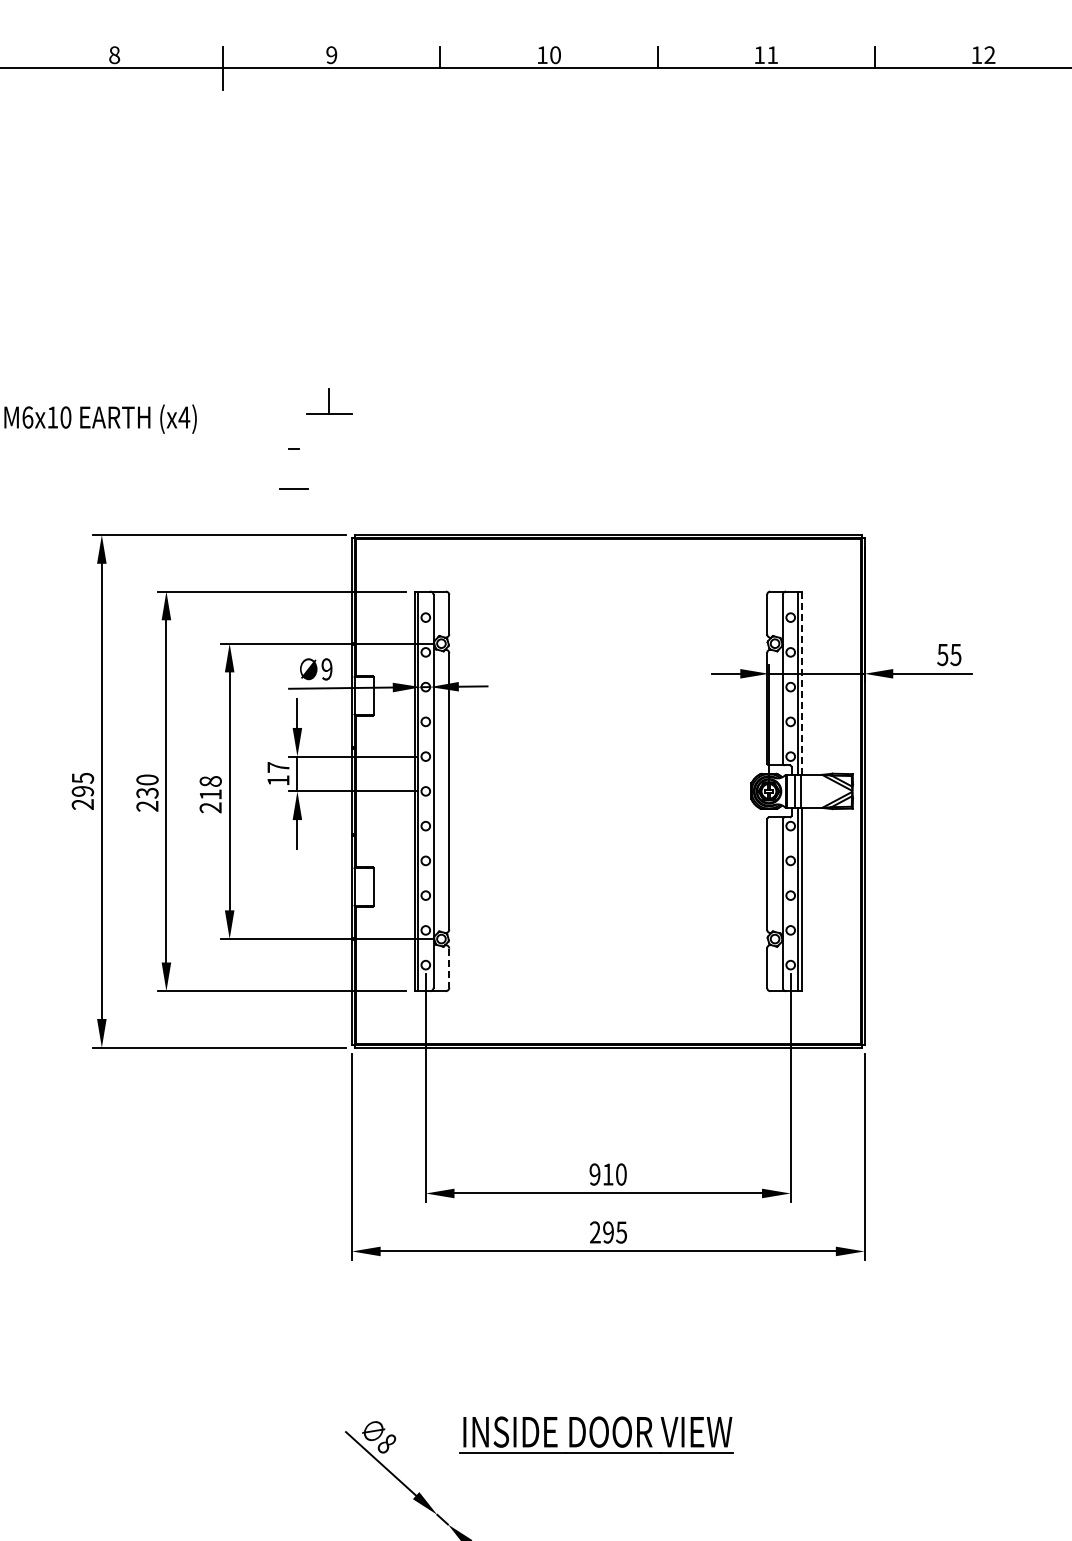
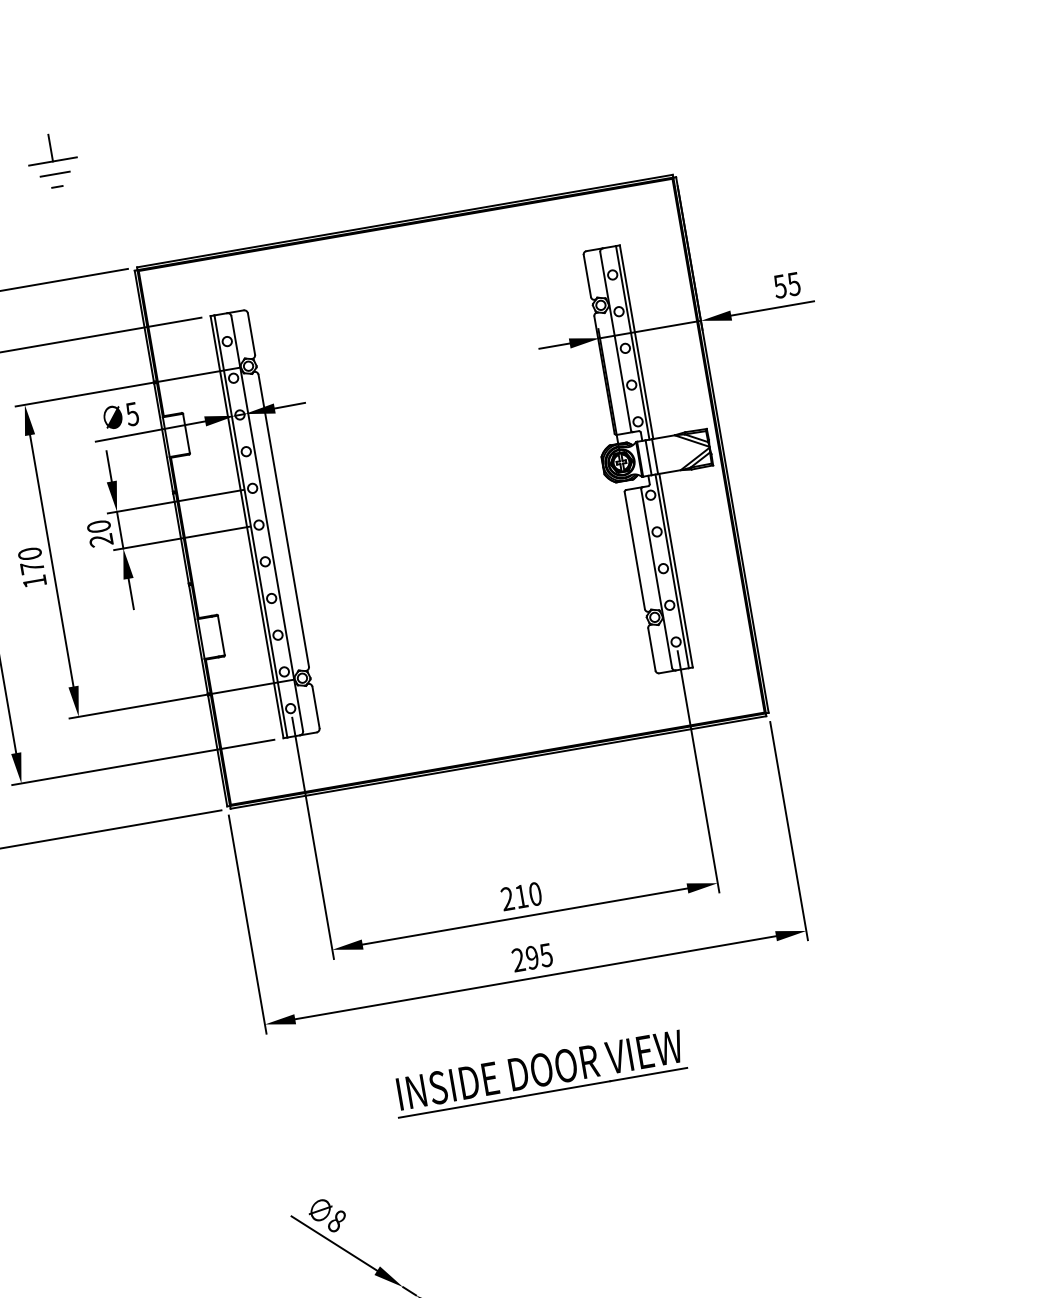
part: (329, 401) -> (50, 147), moved
line: (293, 488) -> (54, 173), moved
text: (326, 669) -> (131, 414), 9 -> 5
line: (802, 683) -> (637, 342), dashed -> solid
text: (278, 774) -> (100, 534), 17 -> 20
text: (210, 794) -> (32, 567), 218 -> 170
line: (449, 968) -> (316, 707), dashed -> solid
text: (594, 1174) -> (507, 898), 910 -> 210
part: (596, 1434) -> (539, 1072), moved

